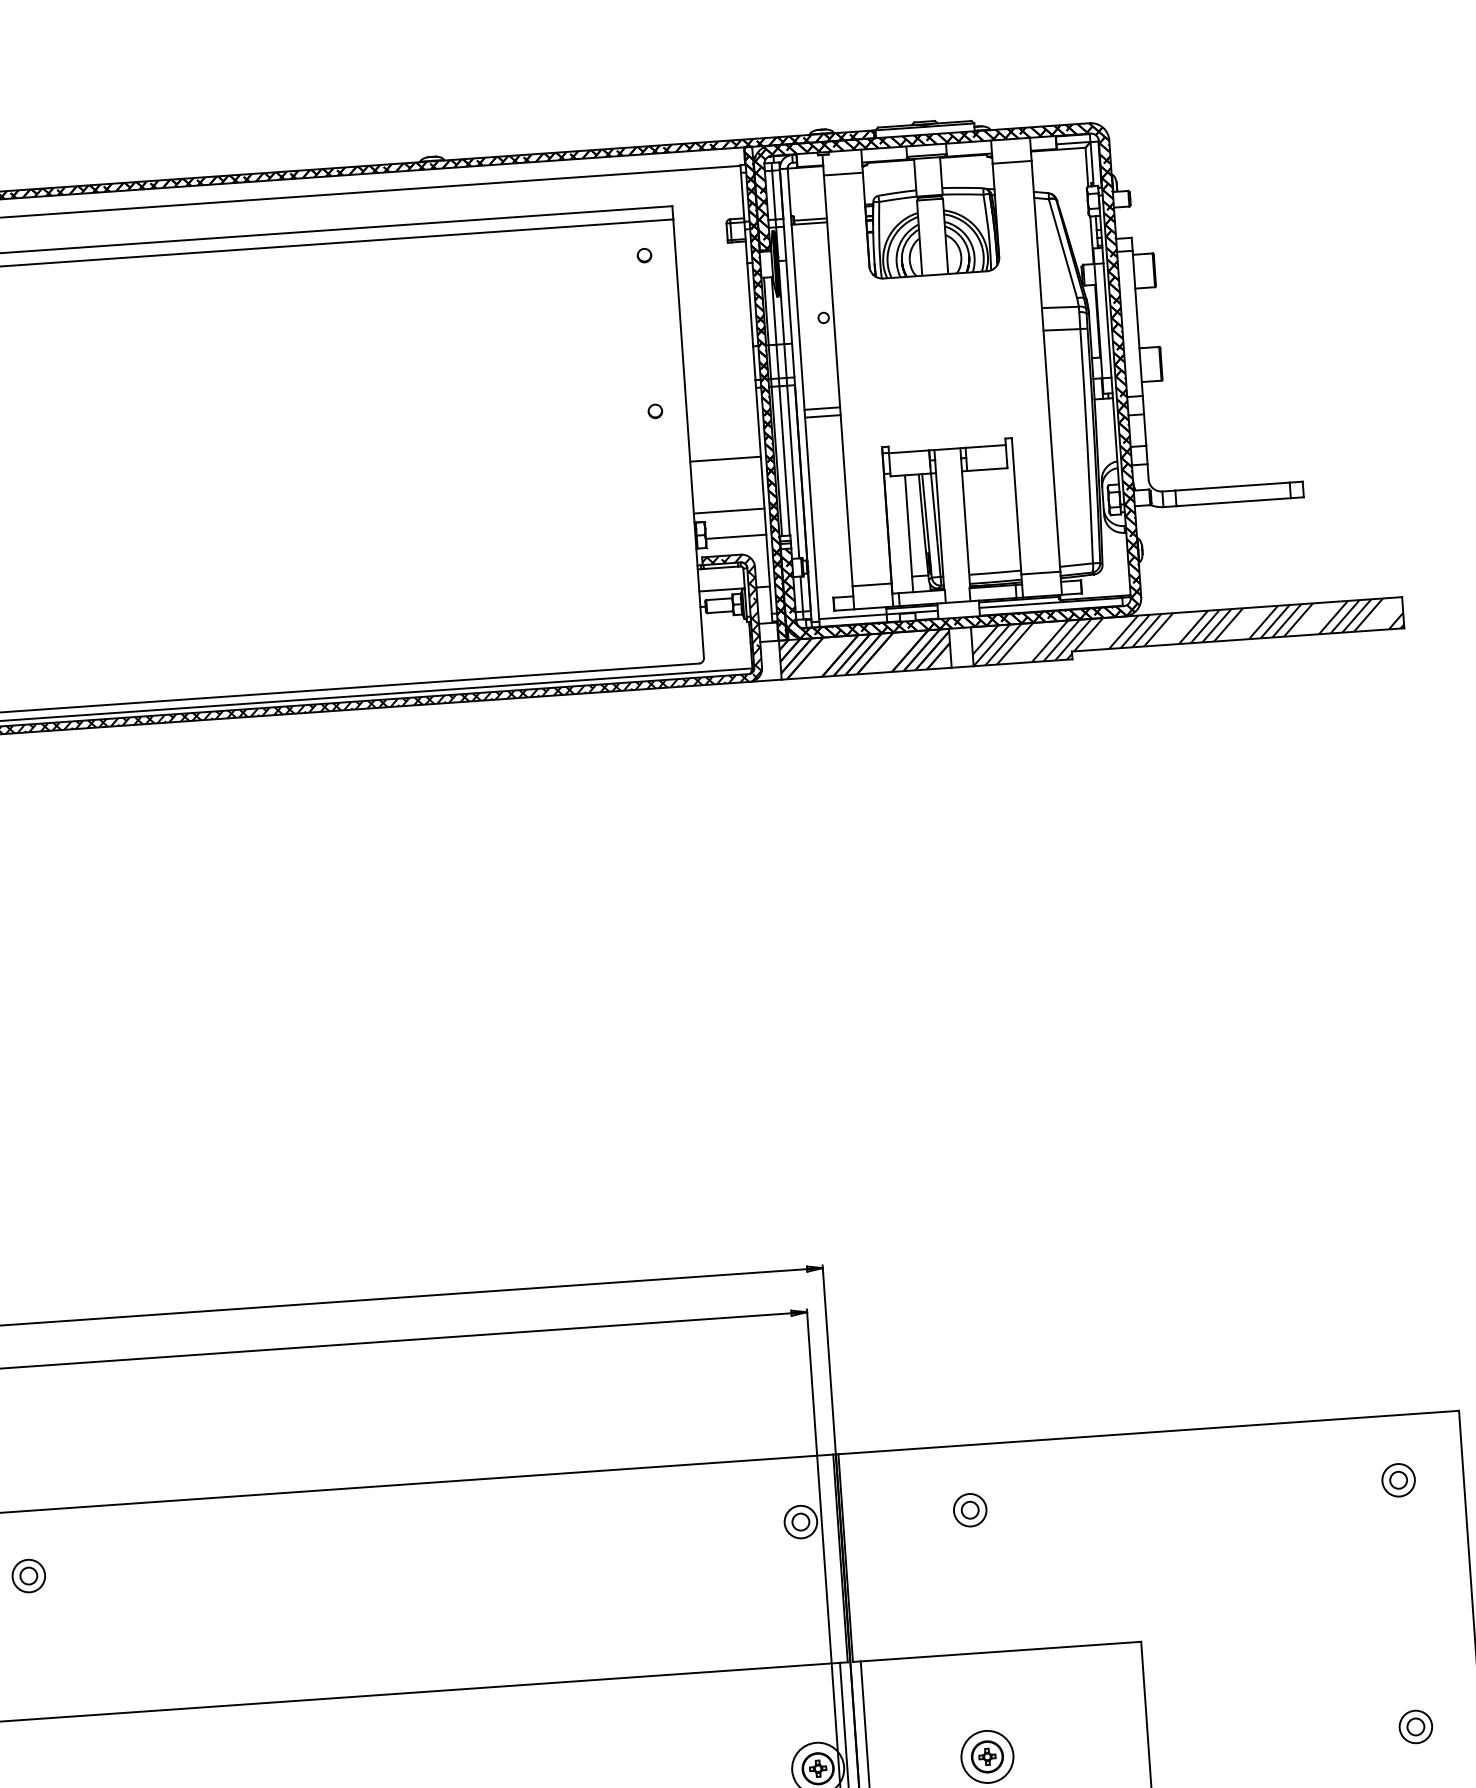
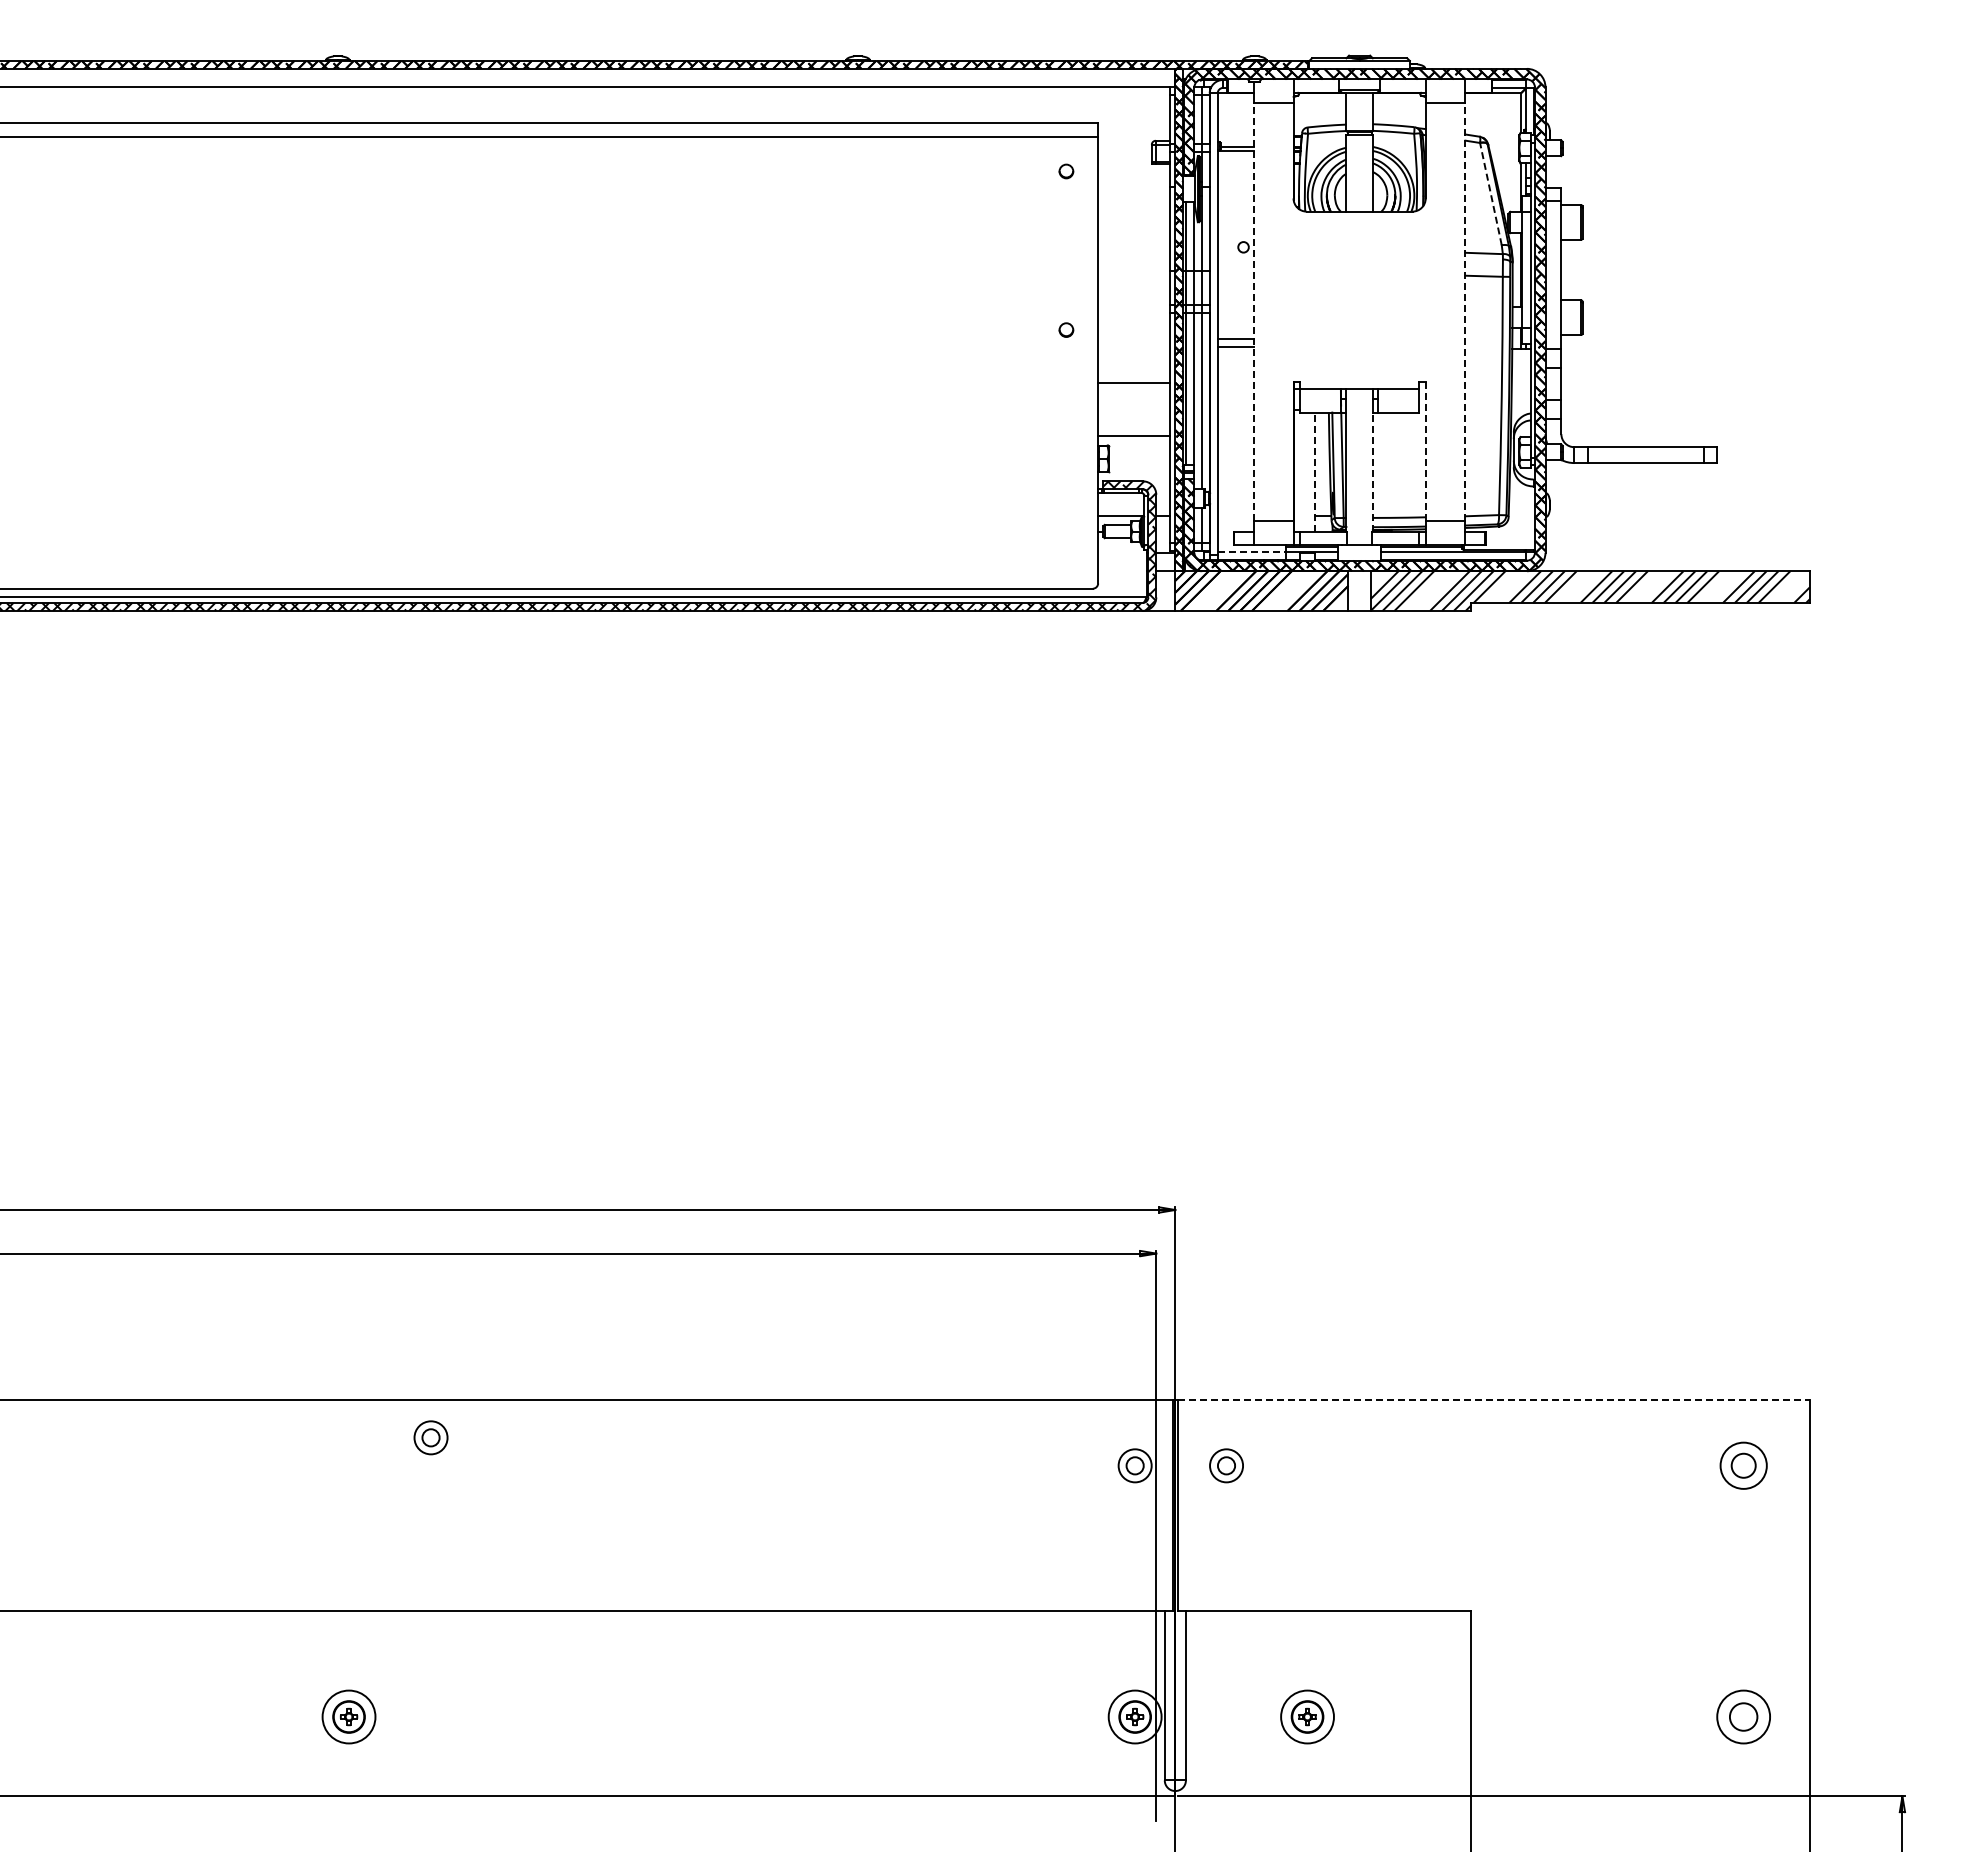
line: (1062, 248) -> (1490, 193), solid -> dashed
line: (1046, 365) -> (1465, 311), solid -> dashed
line: (837, 380) -> (1253, 311), solid -> dashed
line: (1016, 505) -> (1425, 451), solid -> dashed
line: (965, 529) -> (1372, 471), solid -> dashed
line: (908, 533) -> (1314, 471), solid -> dashed
line: (736, 536) -> (1139, 462), removed
line: (853, 617) -> (1252, 552), solid -> dashed
line: (1148, 1432) -> (1493, 1399), solid -> dashed
part: (1398, 1479) -> (1743, 1465), size x1.4
part: (970, 1509) -> (1226, 1465), moved
part: (28, 1575) -> (430, 1437), moved
part: (1415, 1726) -> (1743, 1716), size x1.6

